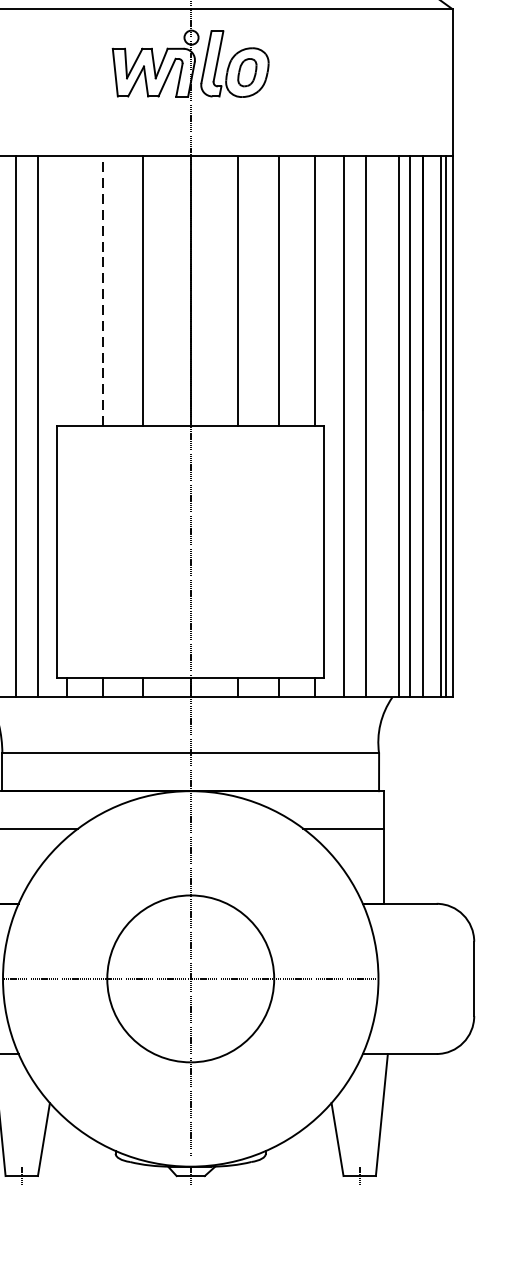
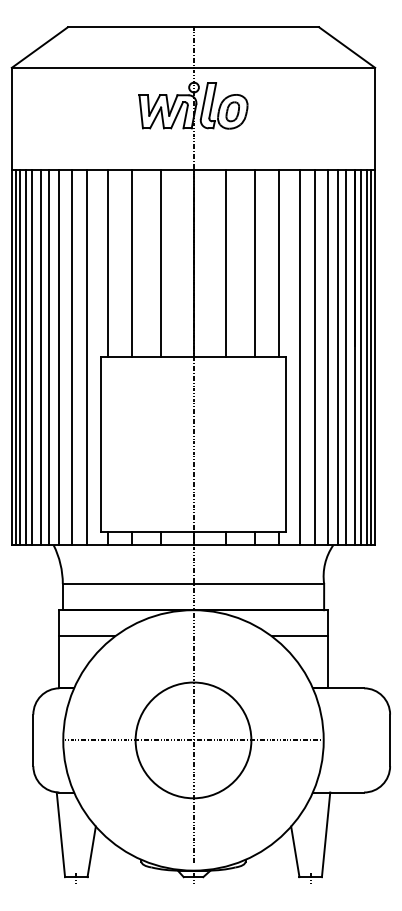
line: (66, 289) -> (107, 262), added
line: (102, 291) -> (132, 263), dashed -> solid
line: (383, 426) -> (327, 357), added
line: (431, 426) -> (360, 357), added

